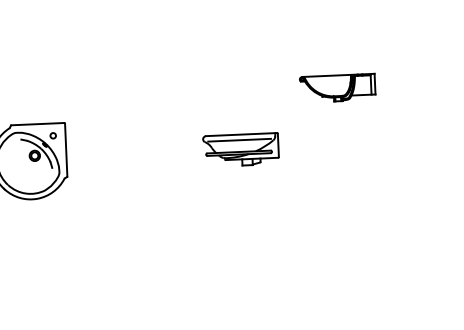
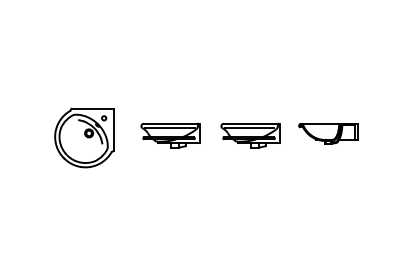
part: (337, 87) -> (328, 133), moved
part: (138, 154) -> (170, 135), added

